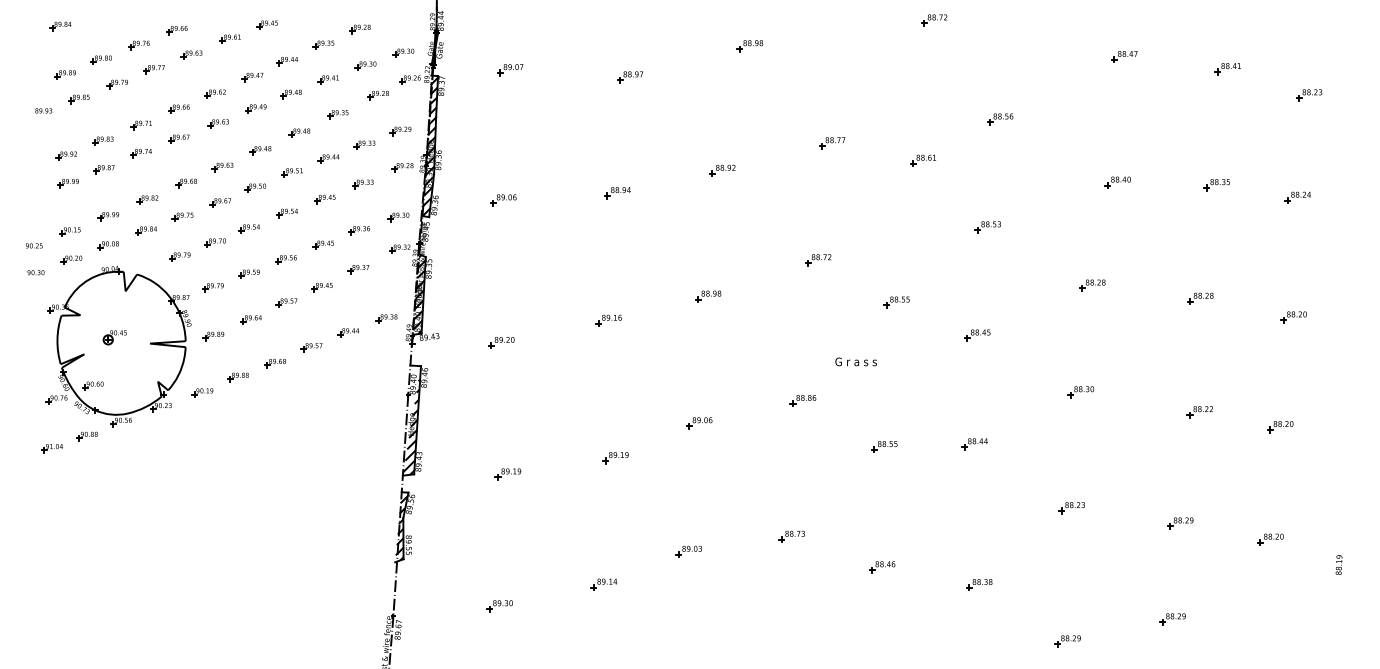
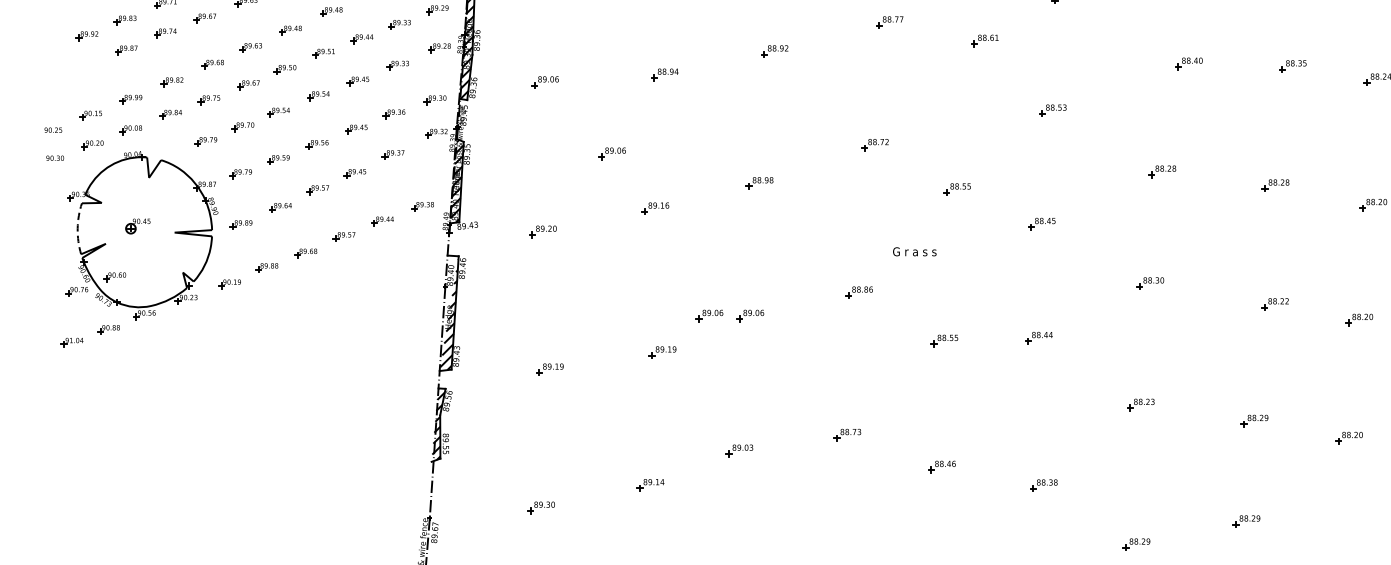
part: (67, 183) -> (88, 64), removed
part: (567, 268) -> (612, 153), added
line: (57, 339) -> (77, 228), solid -> dashed
part: (660, 423) -> (709, 316), added

